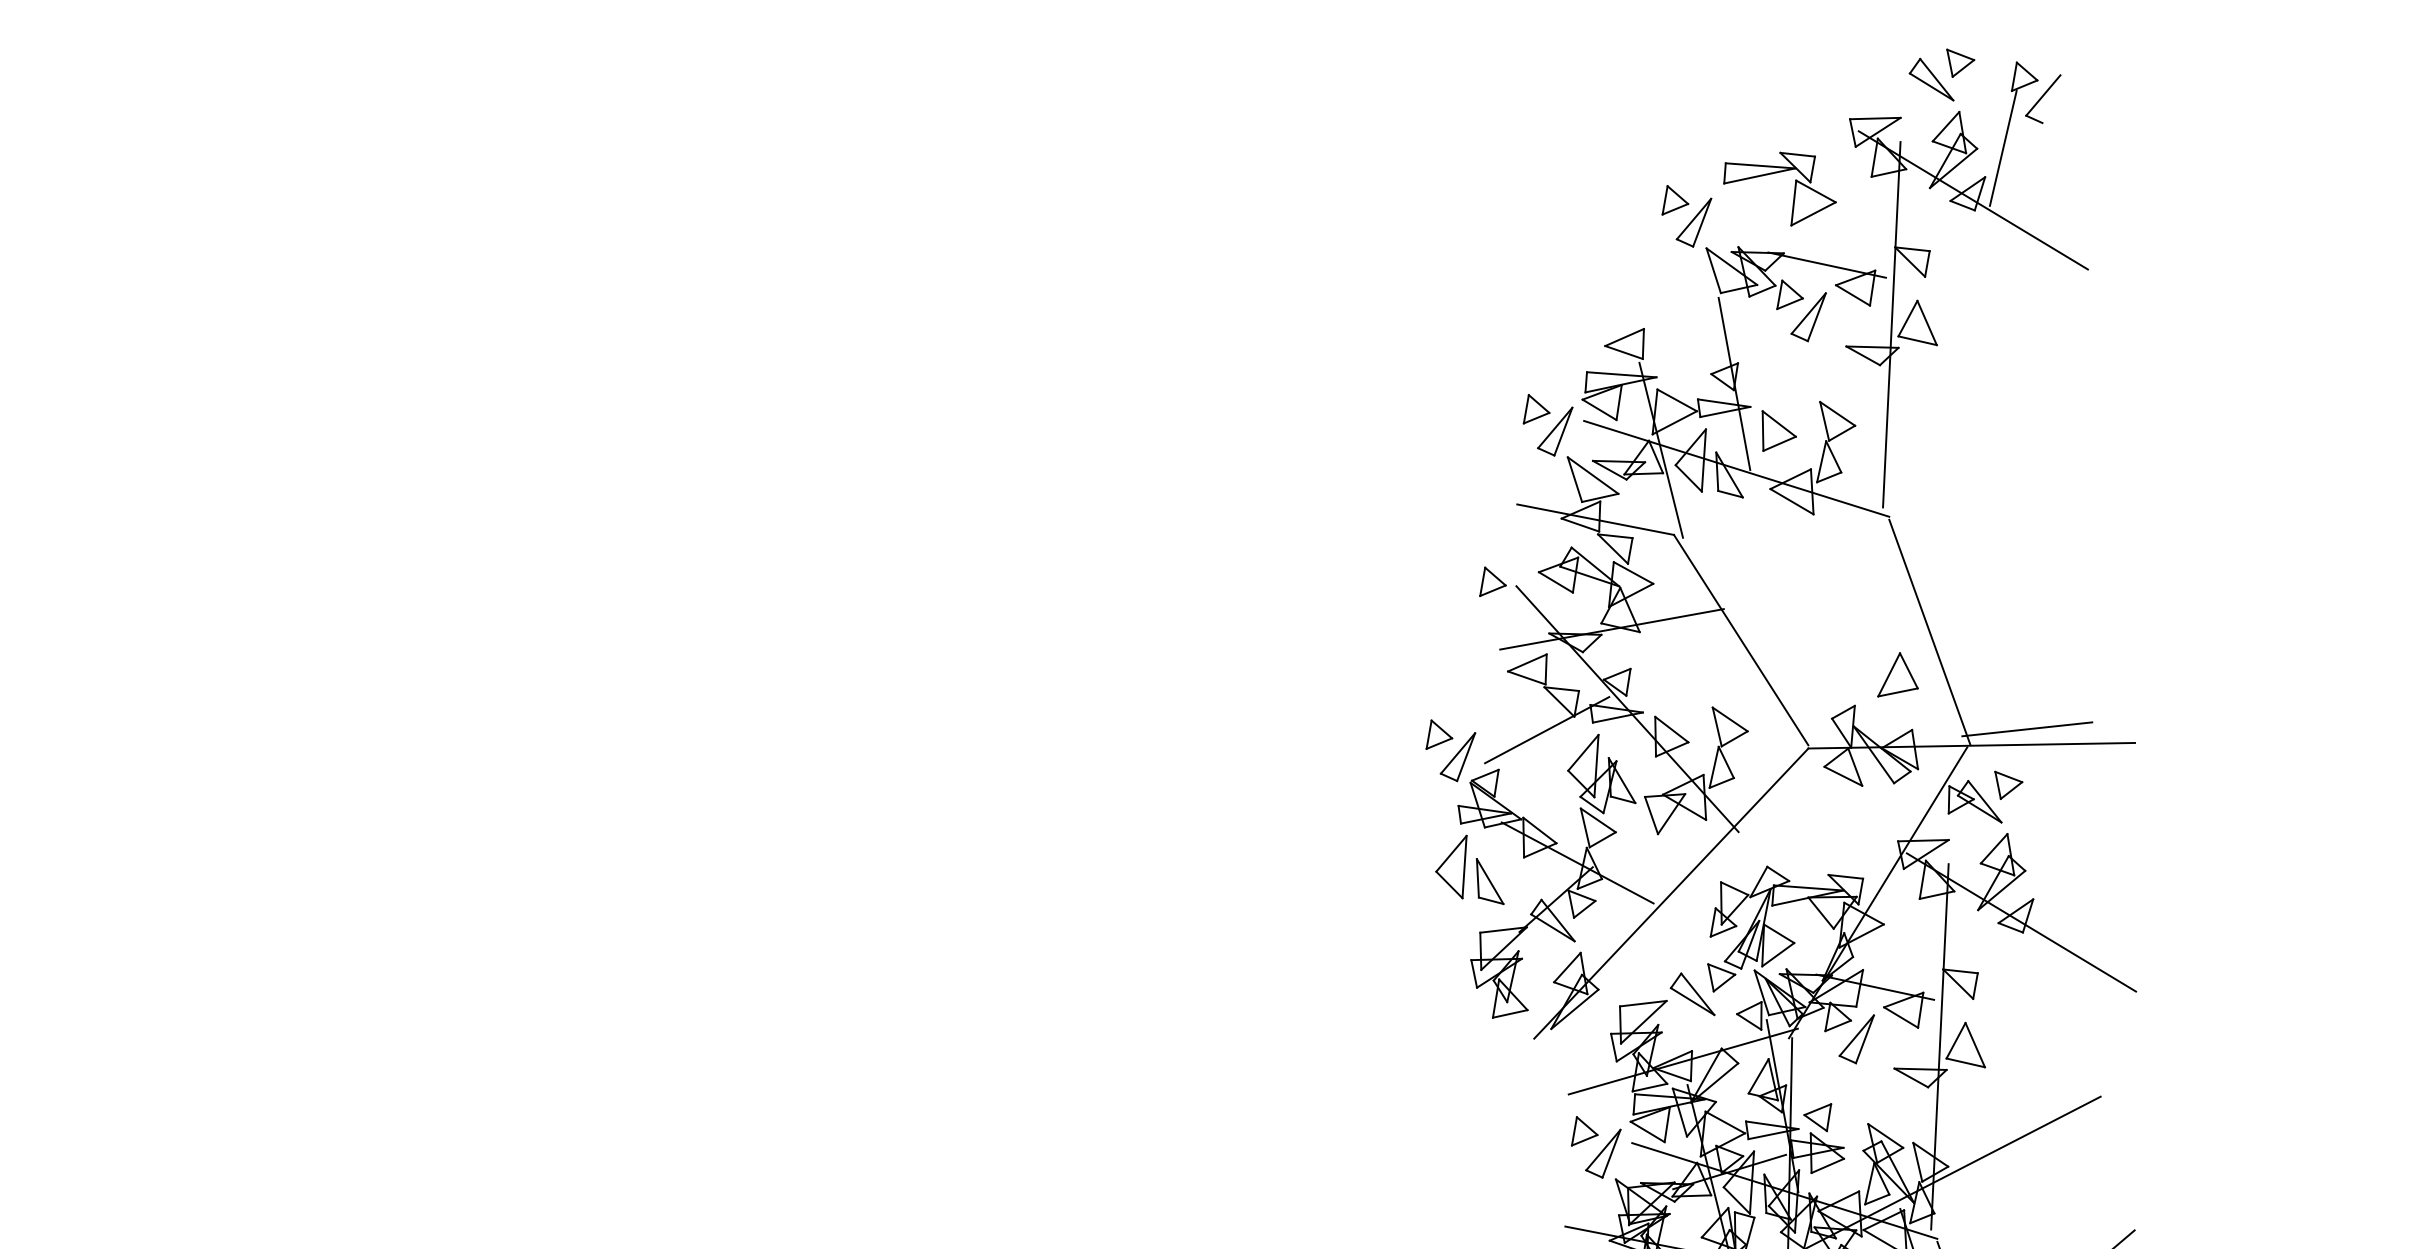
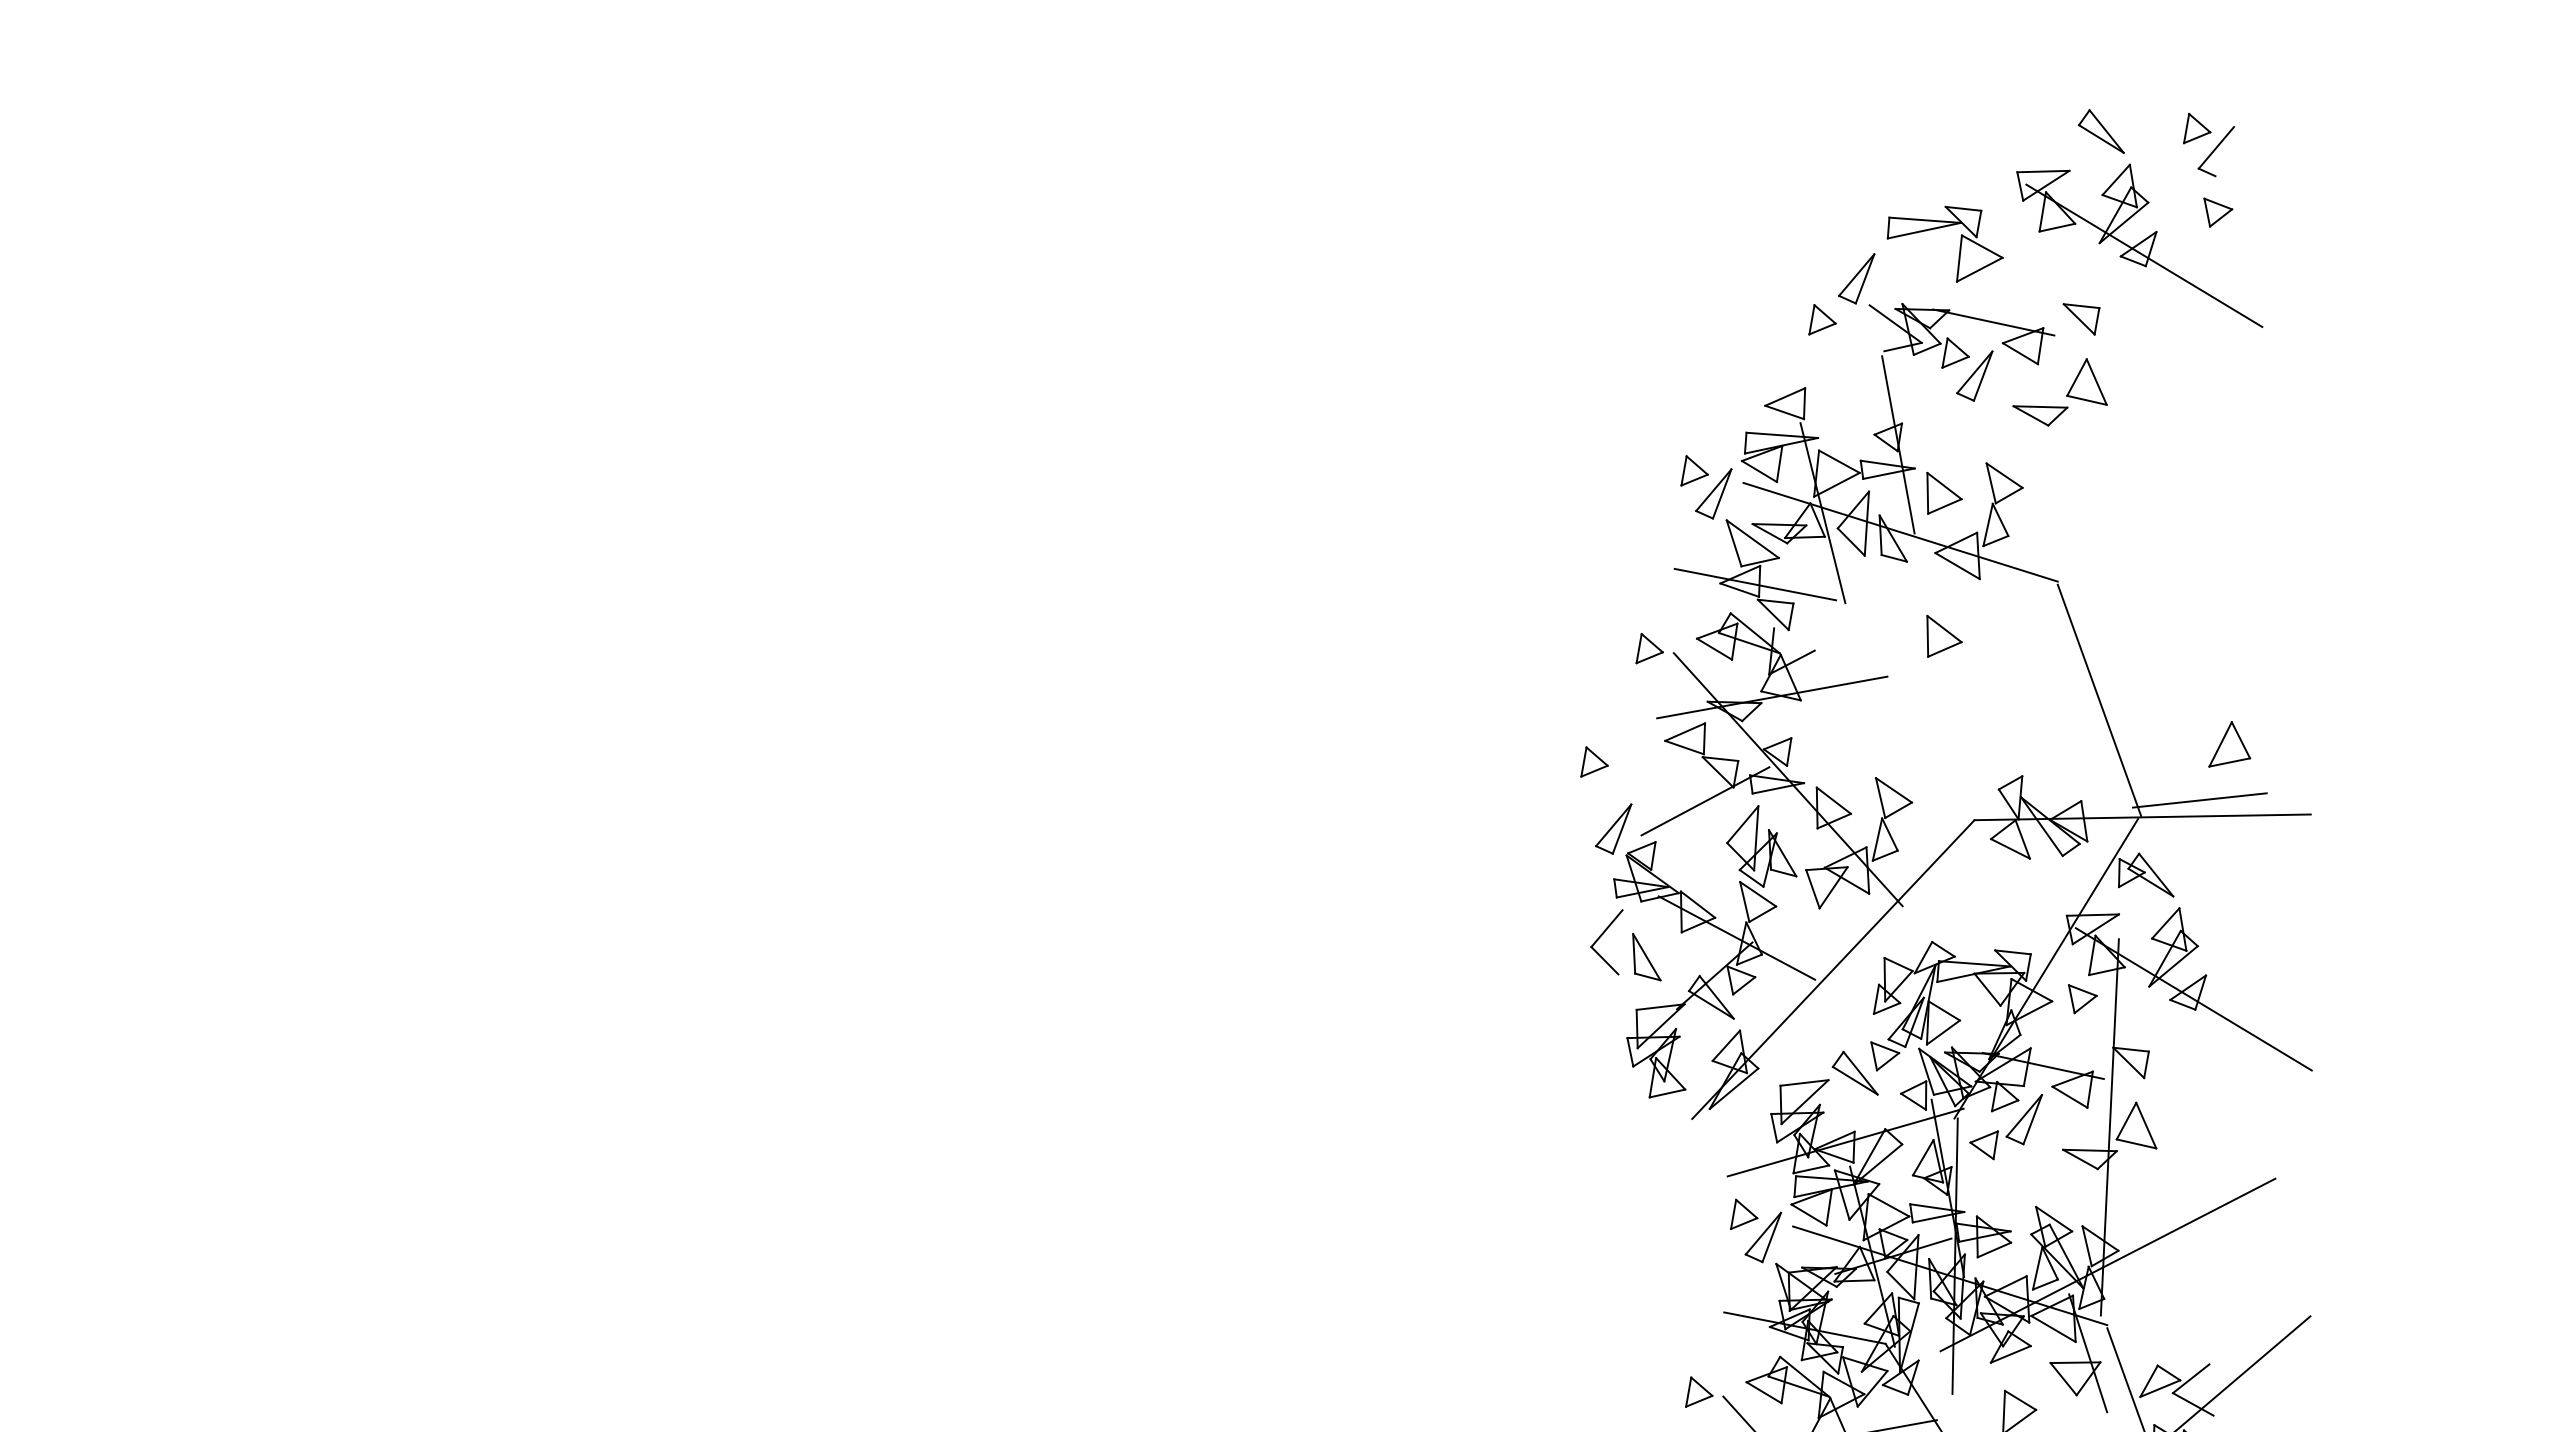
part: (1960, 63) -> (2218, 212), moved
line: (2002, 148) -> (2174, 202), removed
part: (1675, 200) -> (1822, 319), moved
line: (1713, 270) -> (1876, 328), removed
line: (1891, 324) -> (2060, 383), removed
part: (1779, 569) -> (1944, 635), added
line: (1633, 573) -> (1794, 639), removed
line: (1741, 640) -> (1905, 708), removed
part: (1897, 674) -> (2229, 744), moved
part: (1439, 734) -> (1594, 761), moved
part: (2008, 785) -> (2082, 999), moved
line: (1464, 867) -> (1620, 942), removed
part: (1817, 1117) -> (1983, 1145), moved

